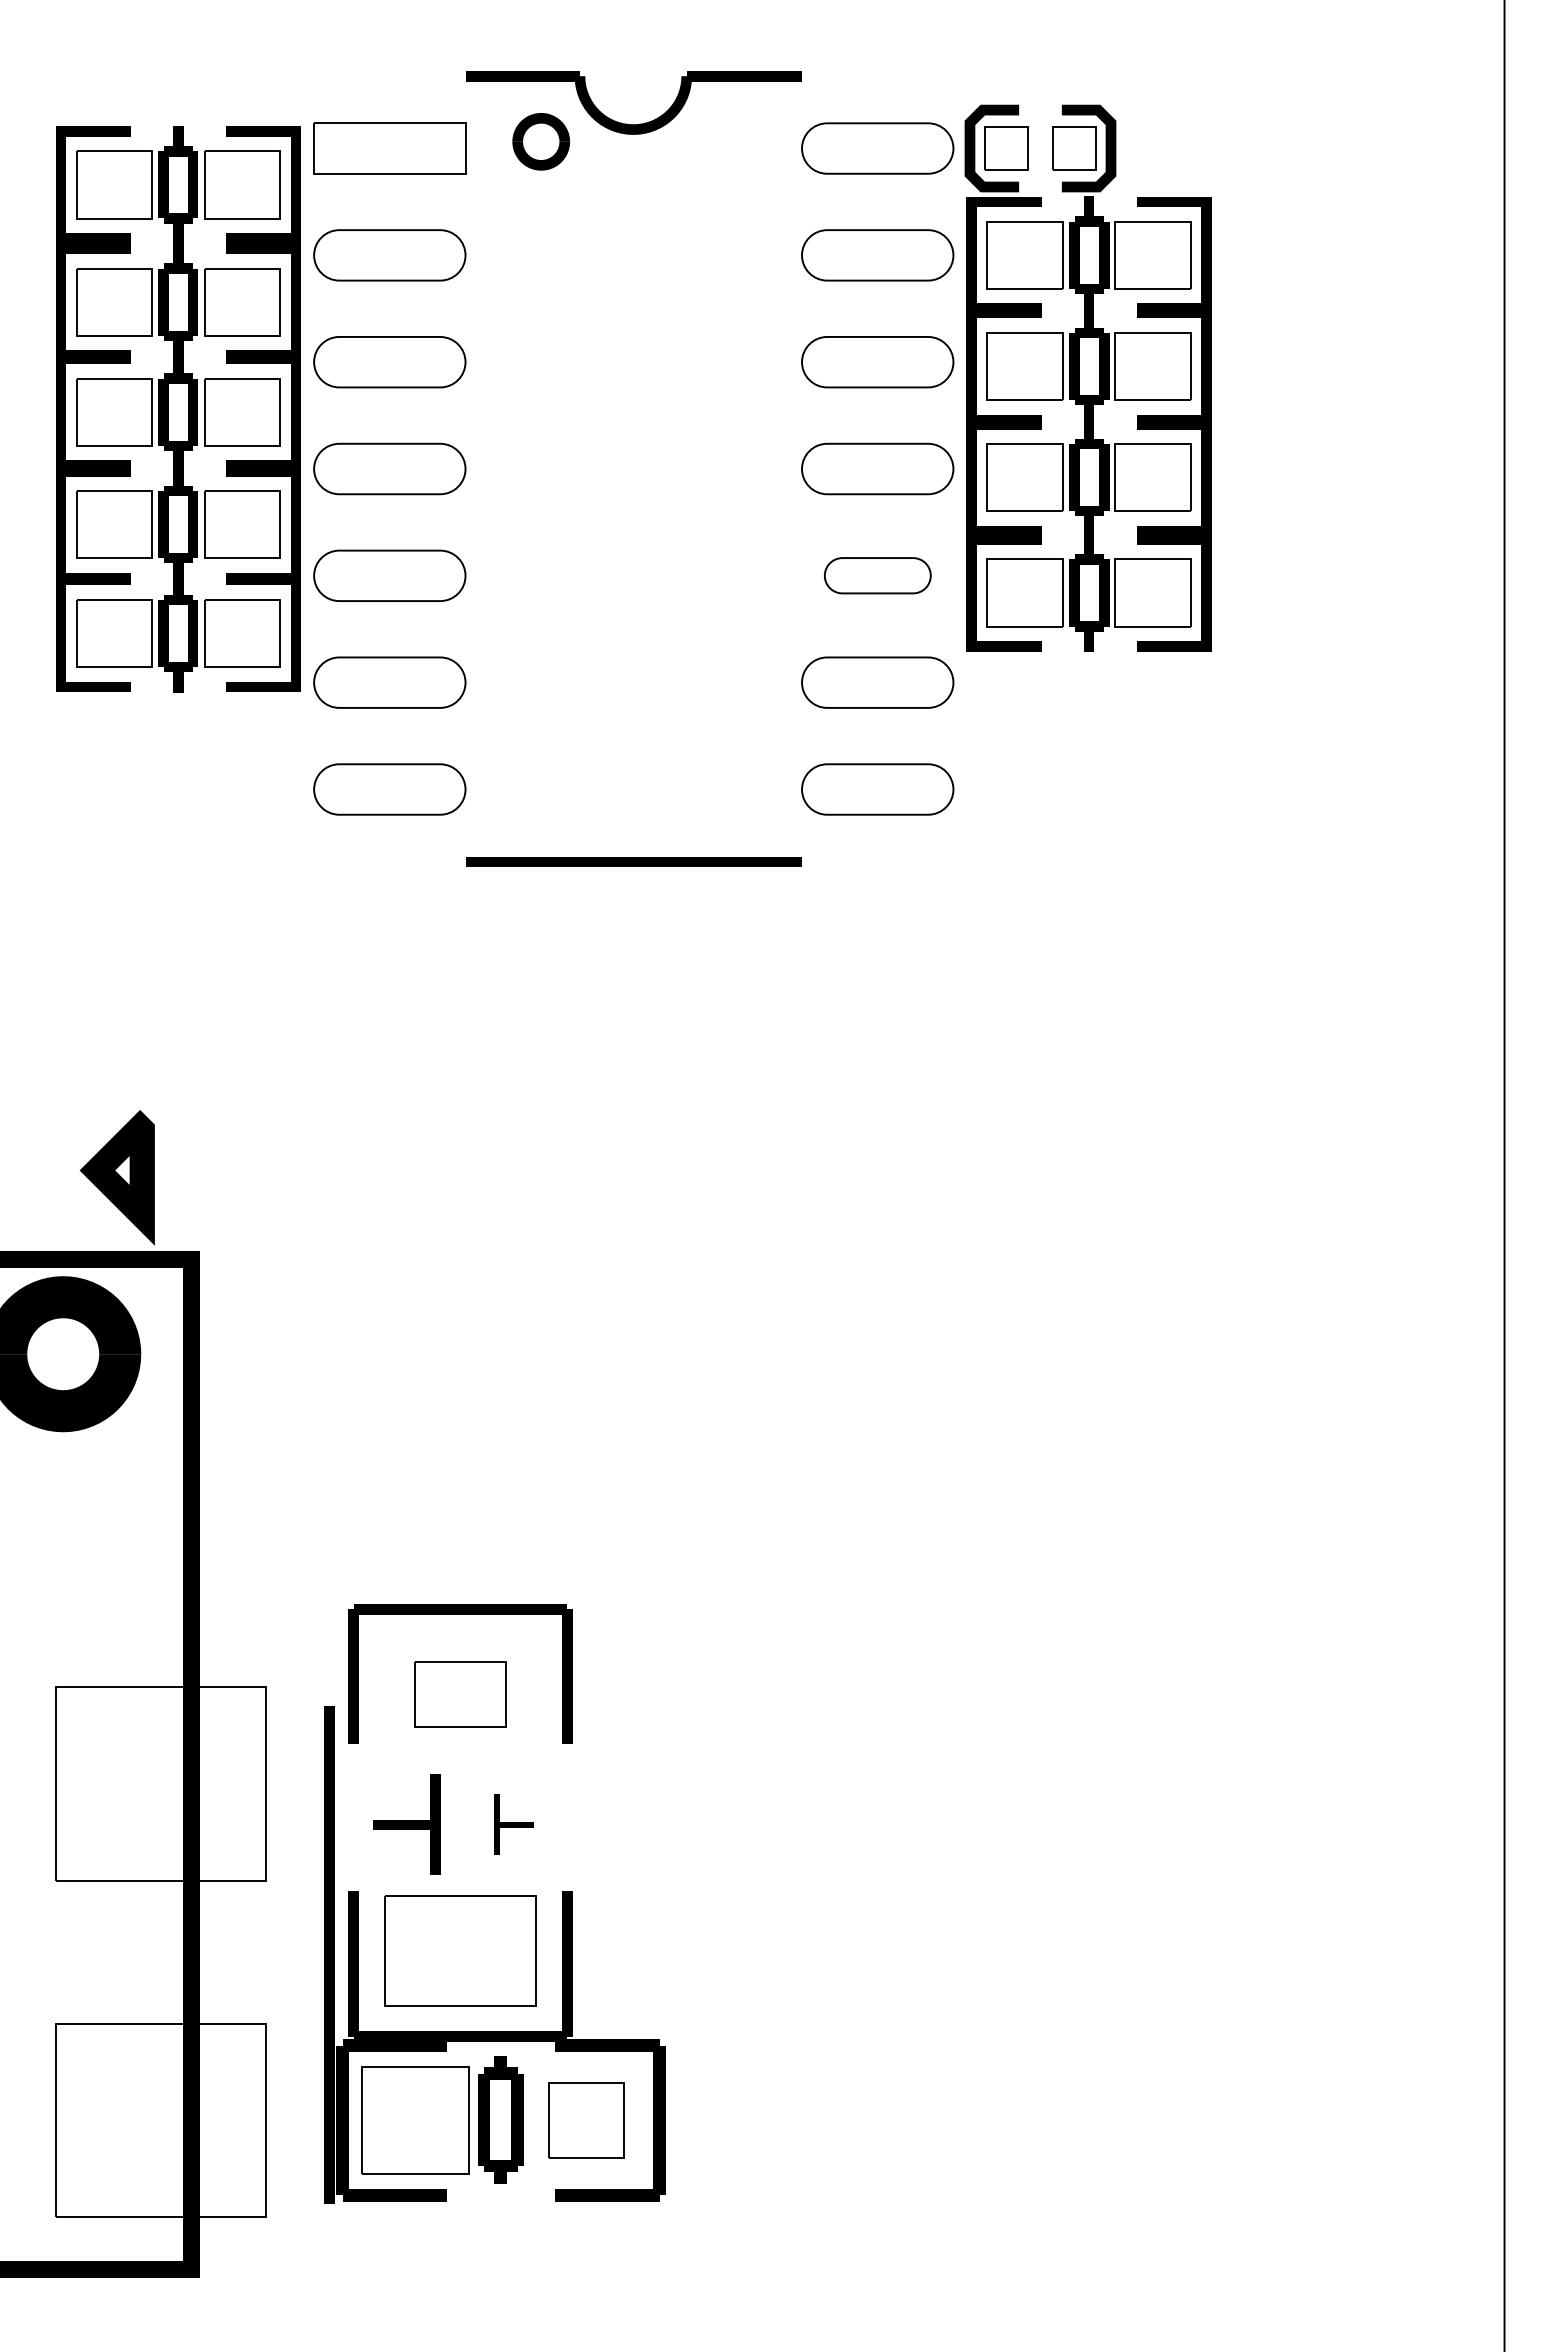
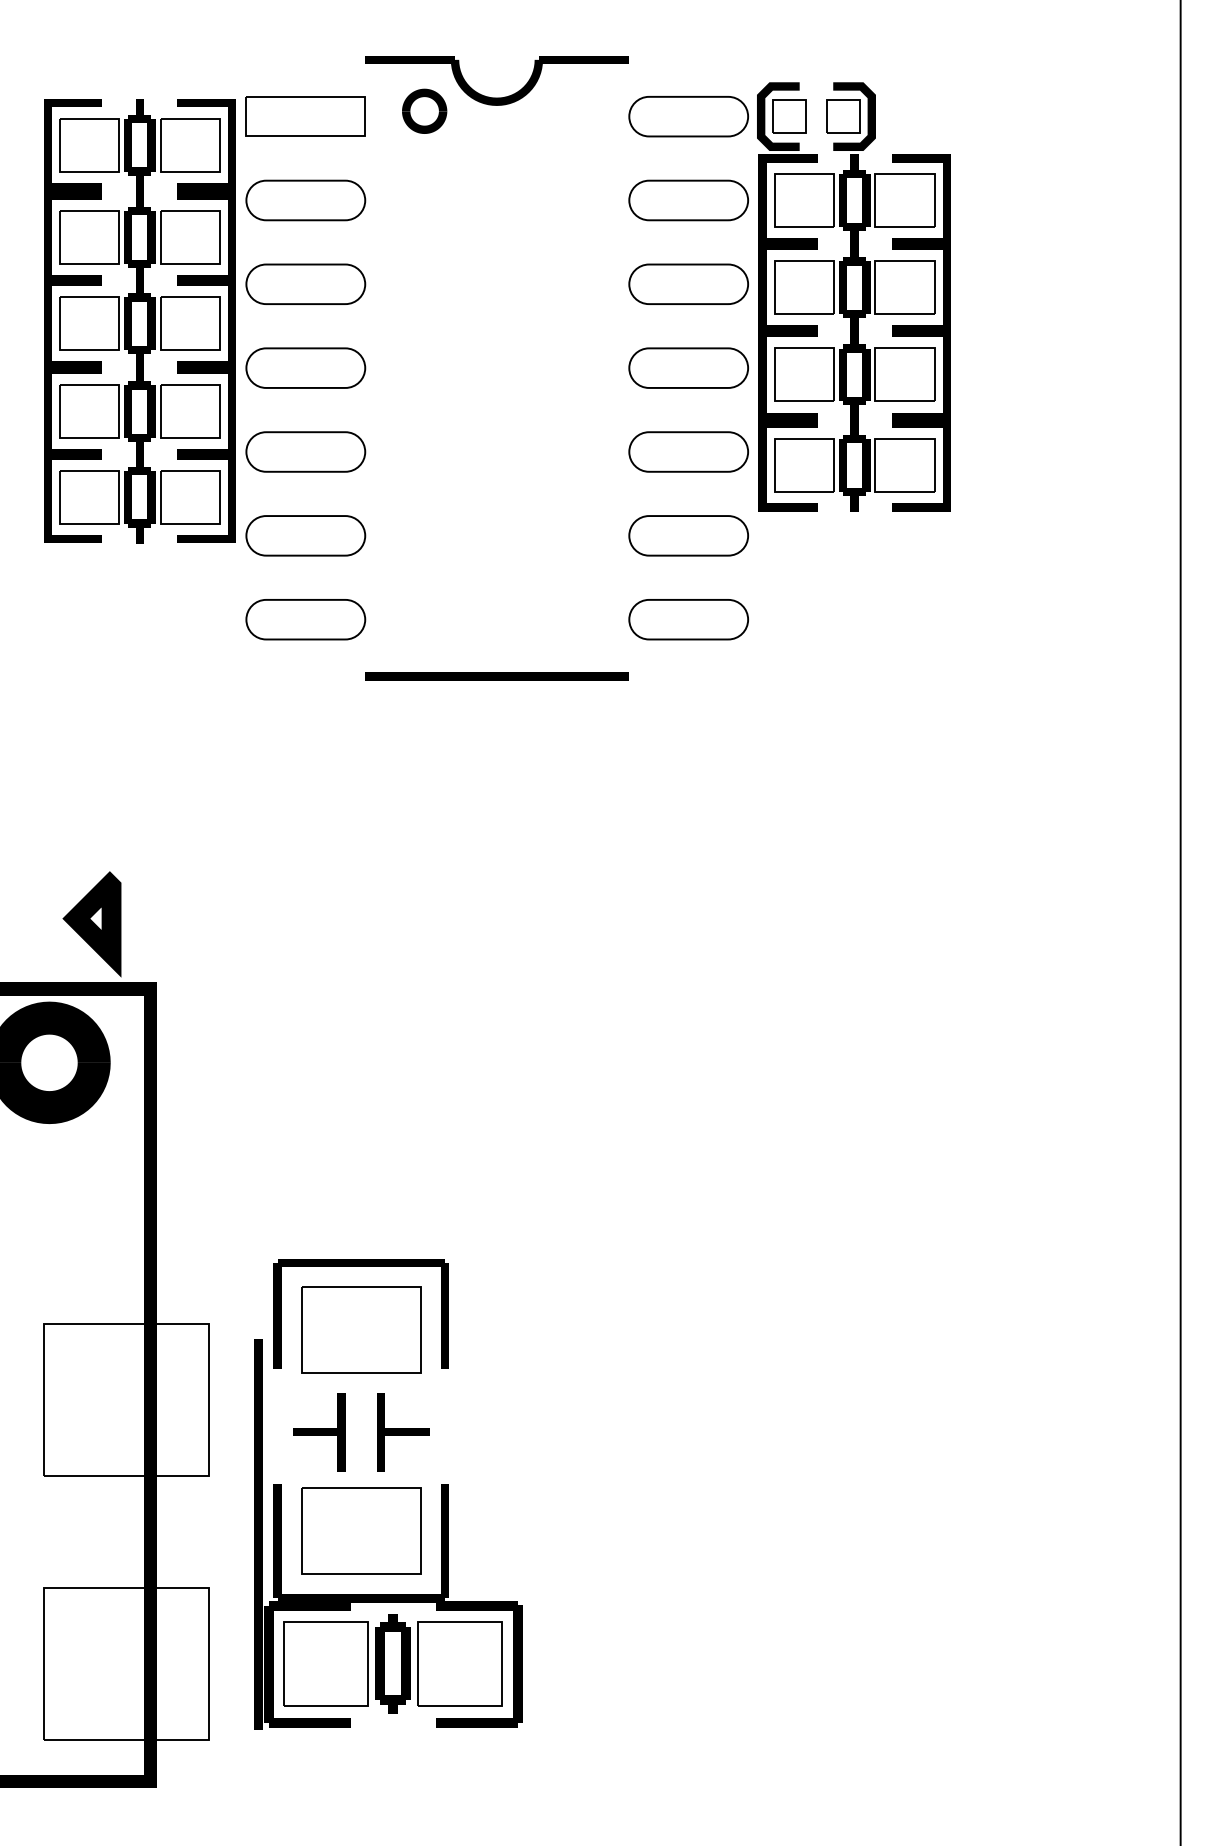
part: (877, 575) -> (688, 451), size x1.43
part: (460, 1694) -> (361, 1329), size x1.67
part: (513, 1824) -> (402, 1431), size x1.67
part: (586, 2120) -> (460, 1664), size x1.43

